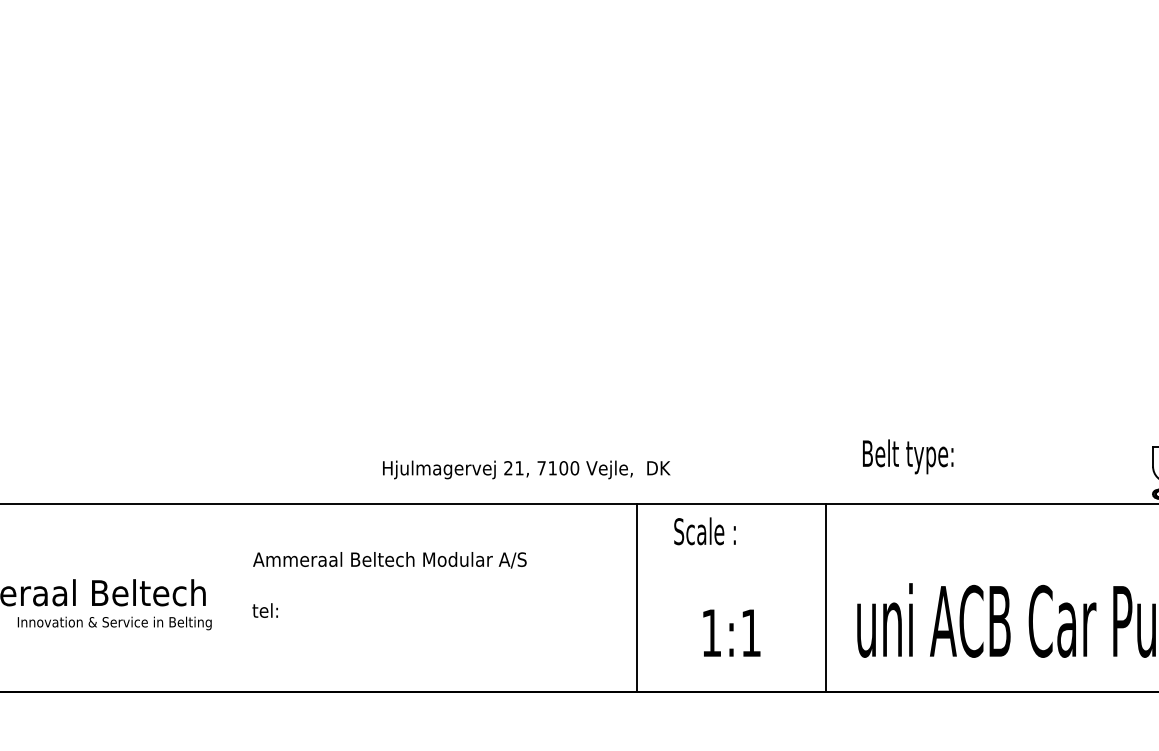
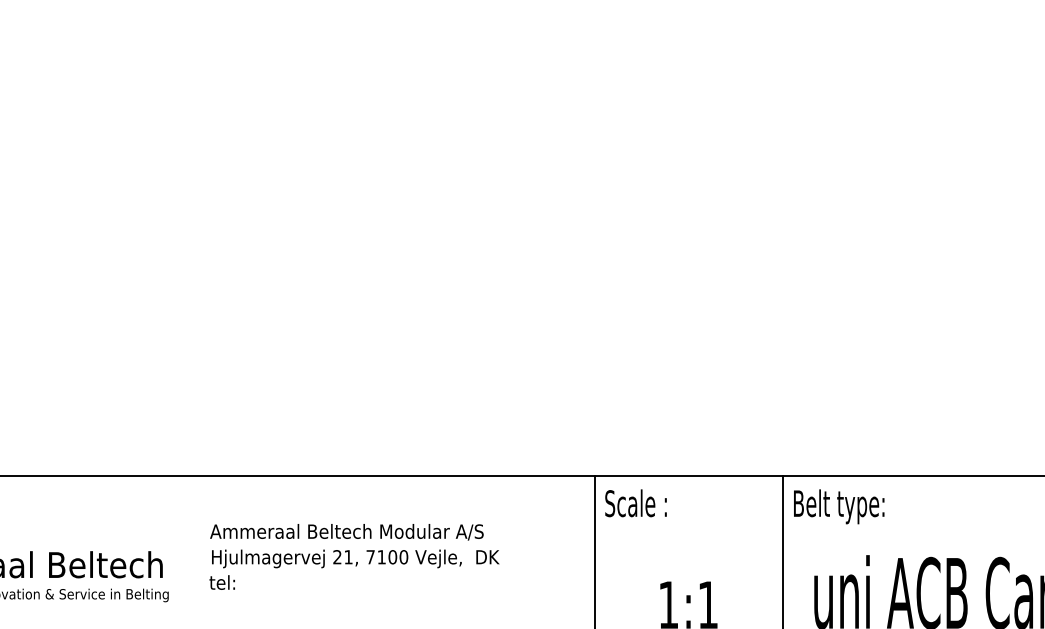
text: (908, 456) -> (839, 506), moved
text: (526, 469) -> (355, 558), moved
text: (704, 531) -> (635, 503), moved

